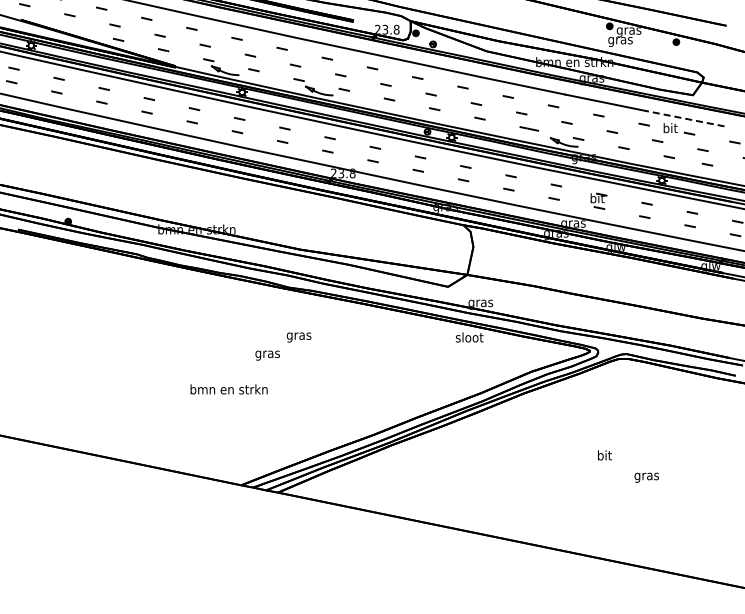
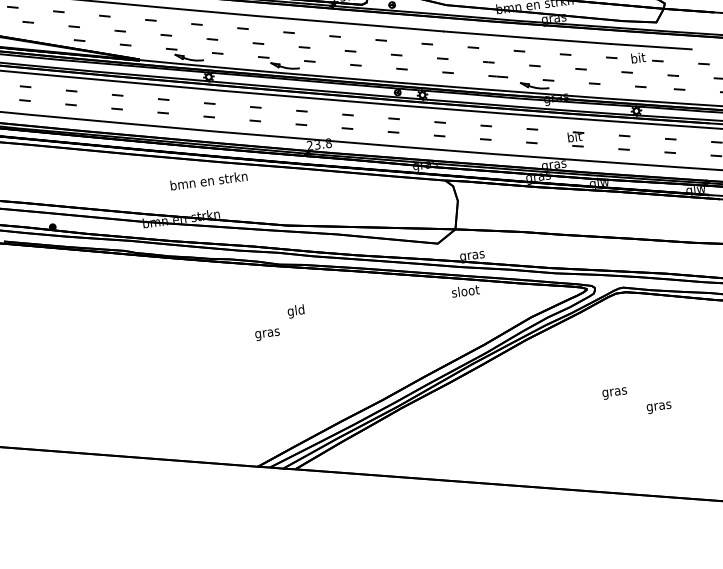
line: (684, 118) -> (650, 46), dashed -> solid
text: (298, 335) -> (295, 310), gras -> gld
text: (228, 389) -> (208, 180), moved
text: (604, 456) -> (614, 392), bit -> gras

